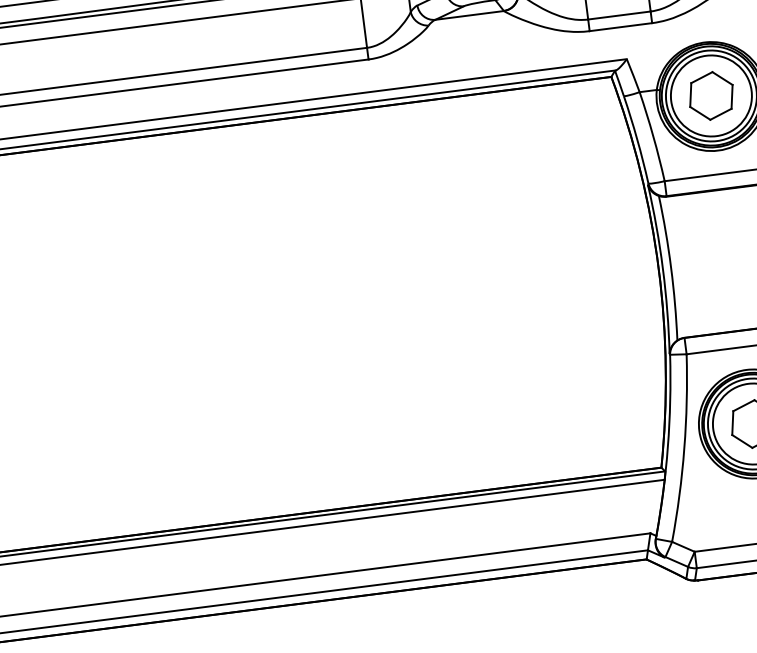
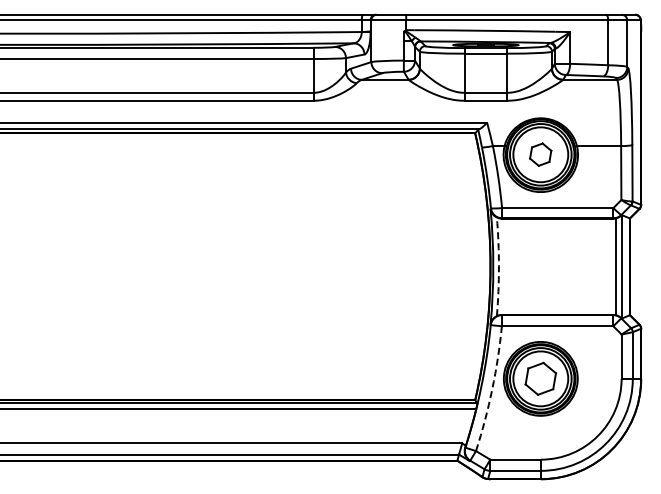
part: (710, 95) -> (540, 154), size x0.7
arc: (670, 267) -> (498, 266), solid -> dashed
arc: (684, 448) -> (492, 389), solid -> dashed

